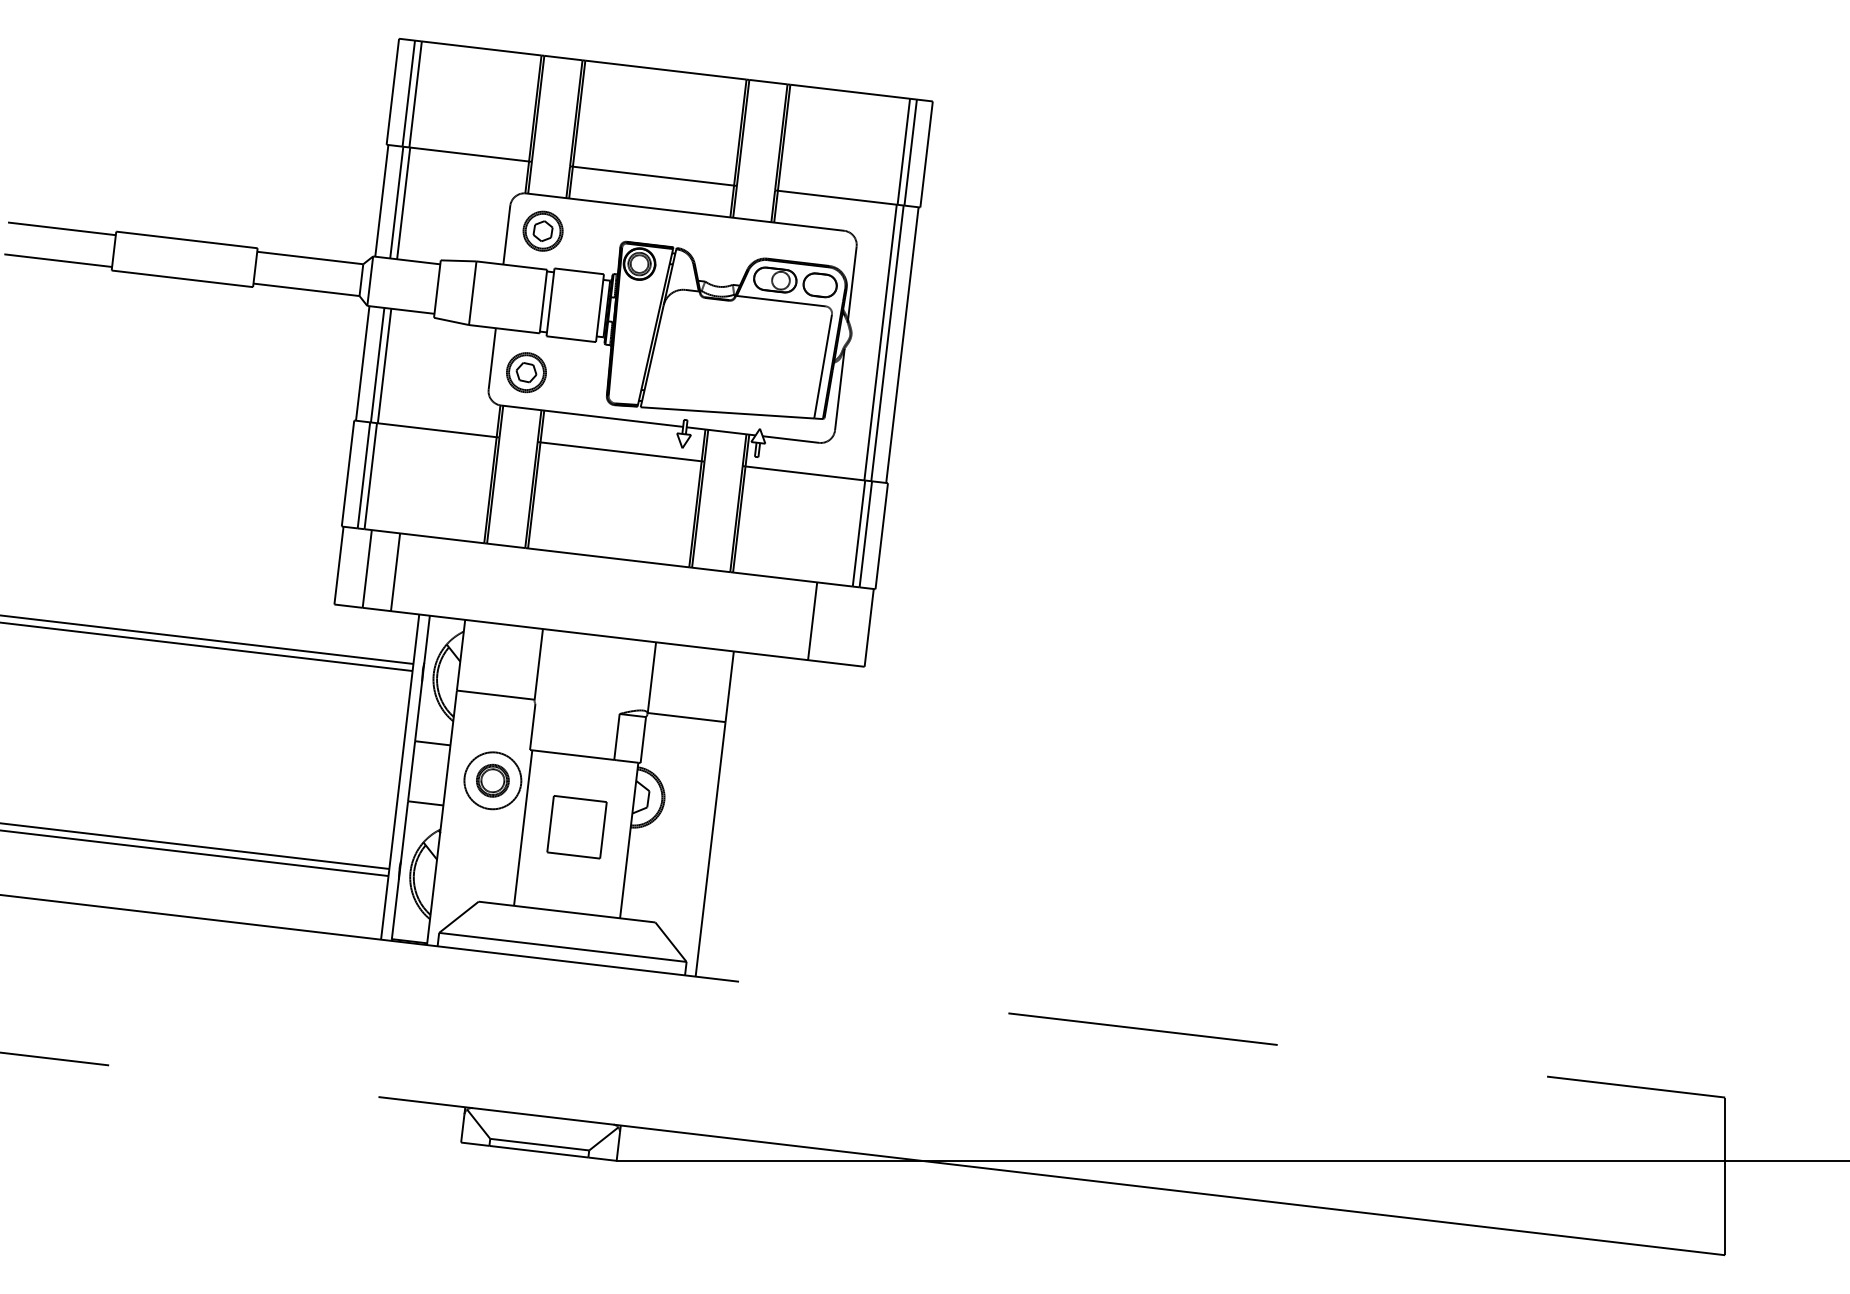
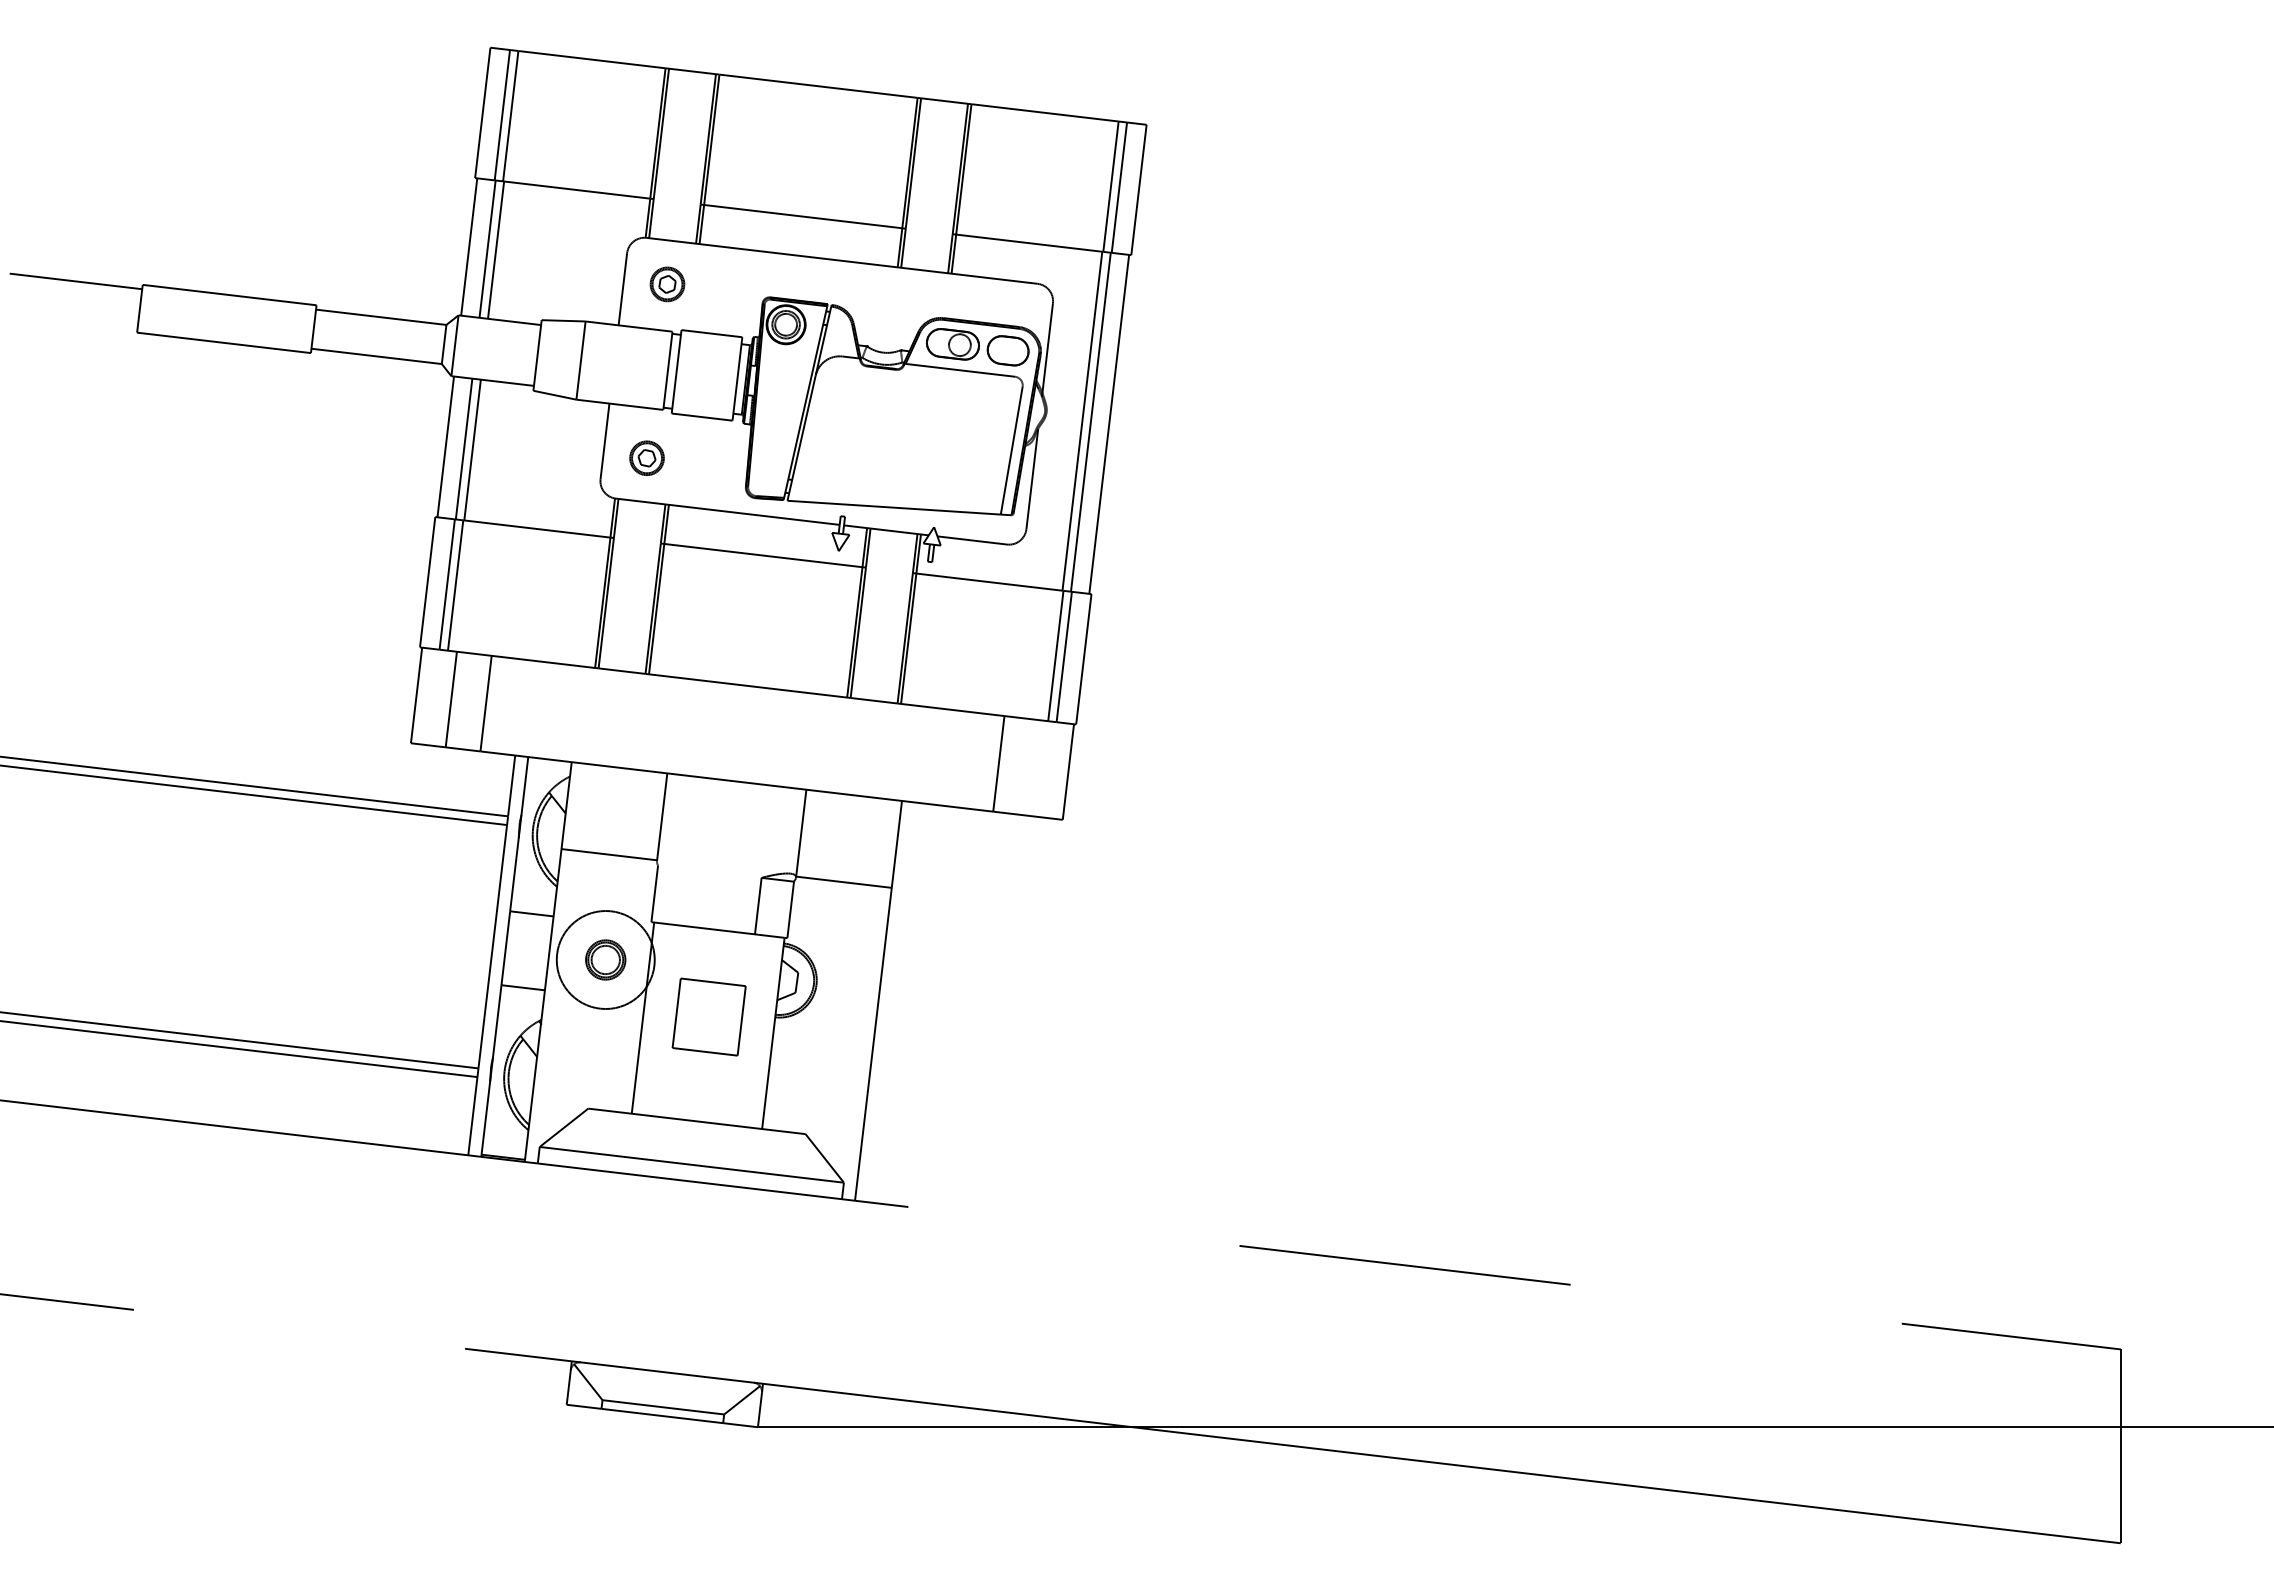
part: (543, 231) -> (667, 284), size x0.7
line: (58, 260) -> (71, 320), removed
part: (526, 372) -> (646, 458), size x0.7
circle: (492, 781) -> (605, 960), size x1.4

